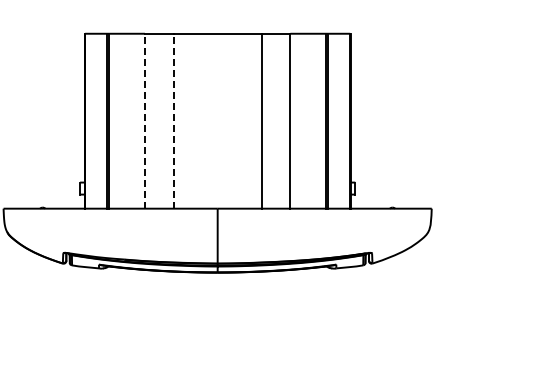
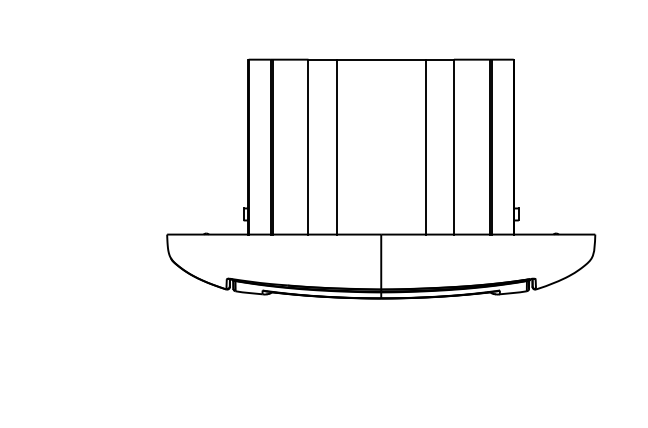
line: (144, 120) -> (308, 146), dashed -> solid
line: (173, 120) -> (337, 146), dashed -> solid

